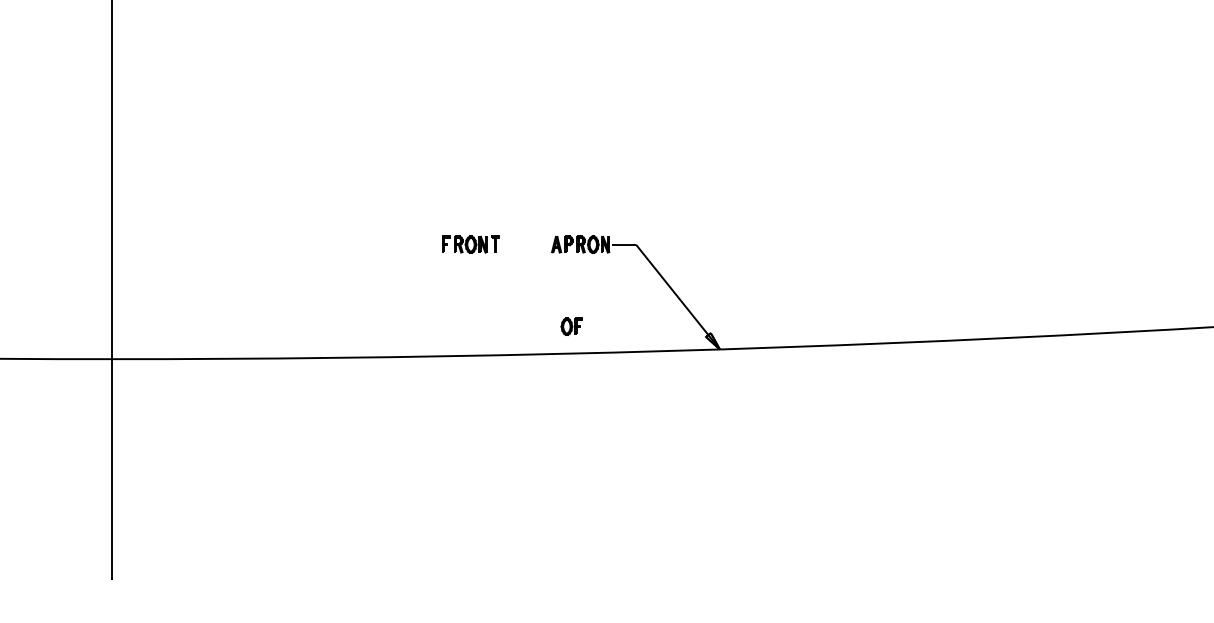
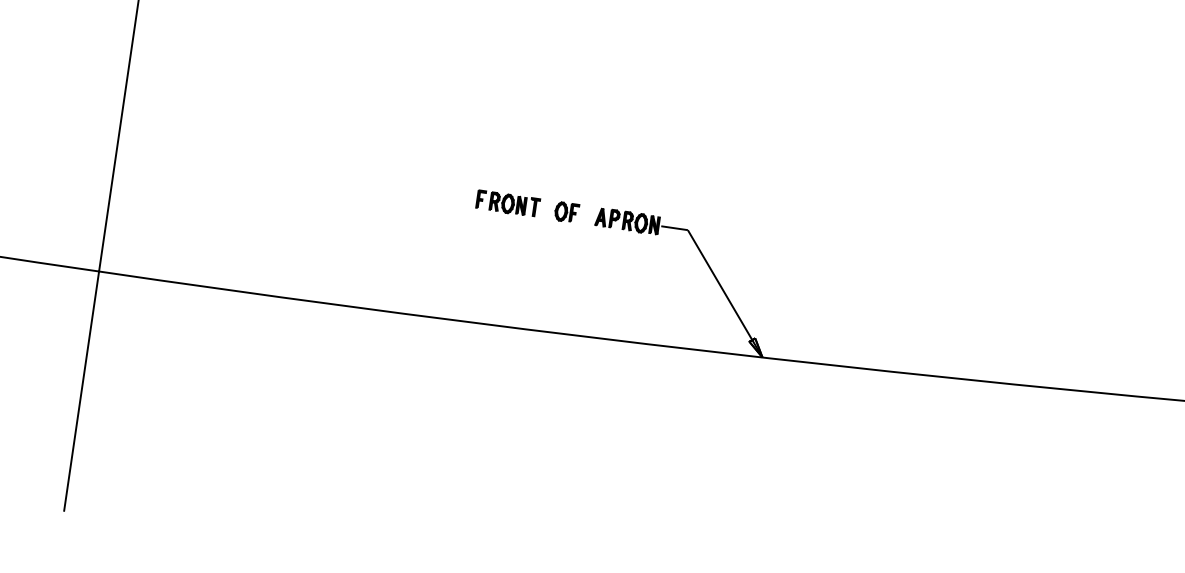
part: (571, 326) -> (566, 212), moved

